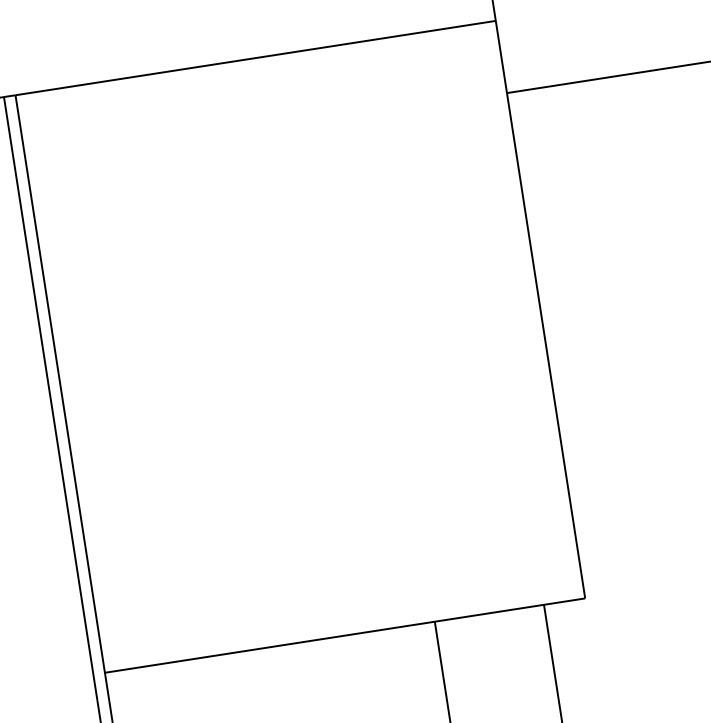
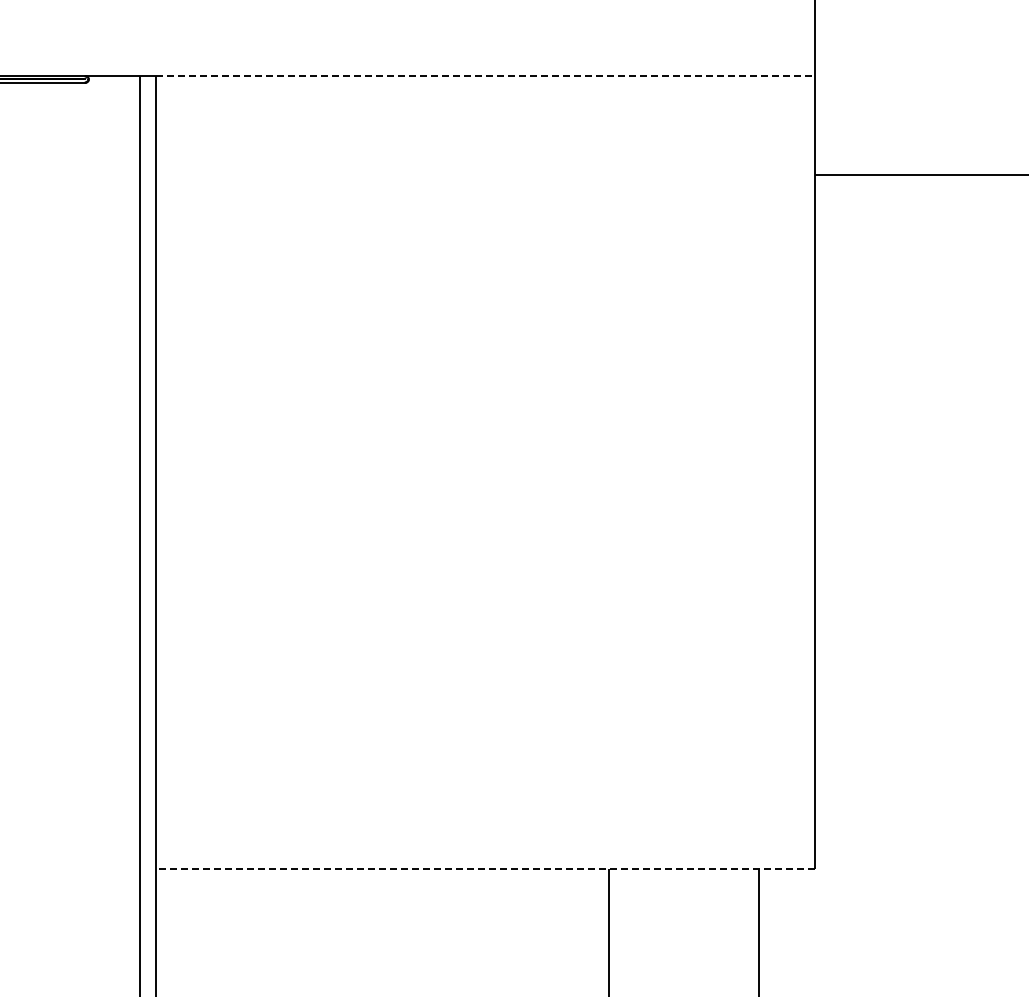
line: (255, 58) -> (485, 76), solid -> dashed
line: (344, 635) -> (485, 868), solid -> dashed

